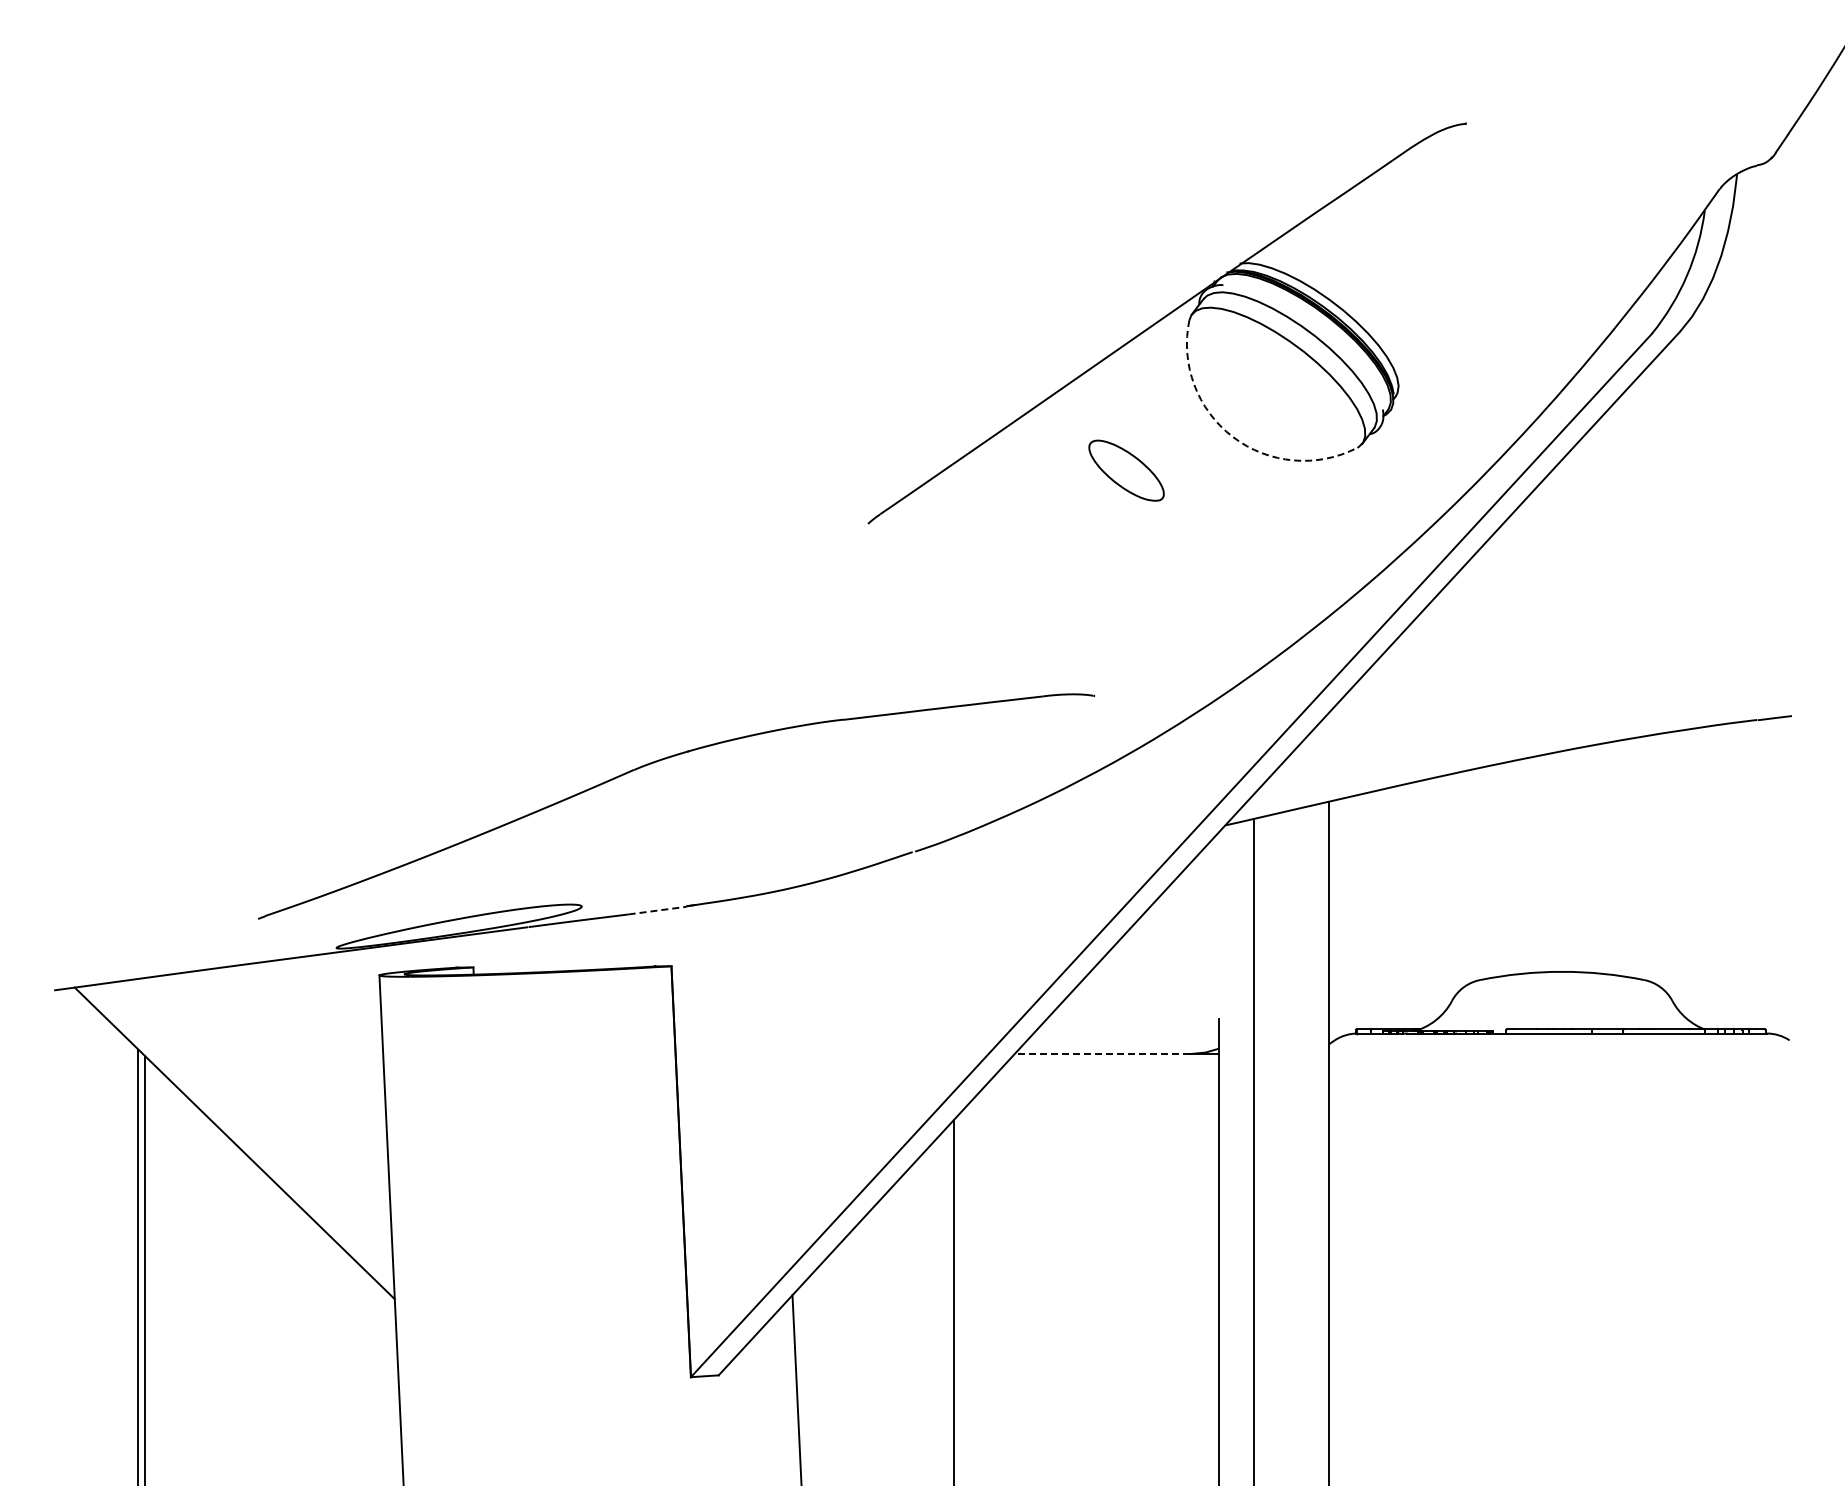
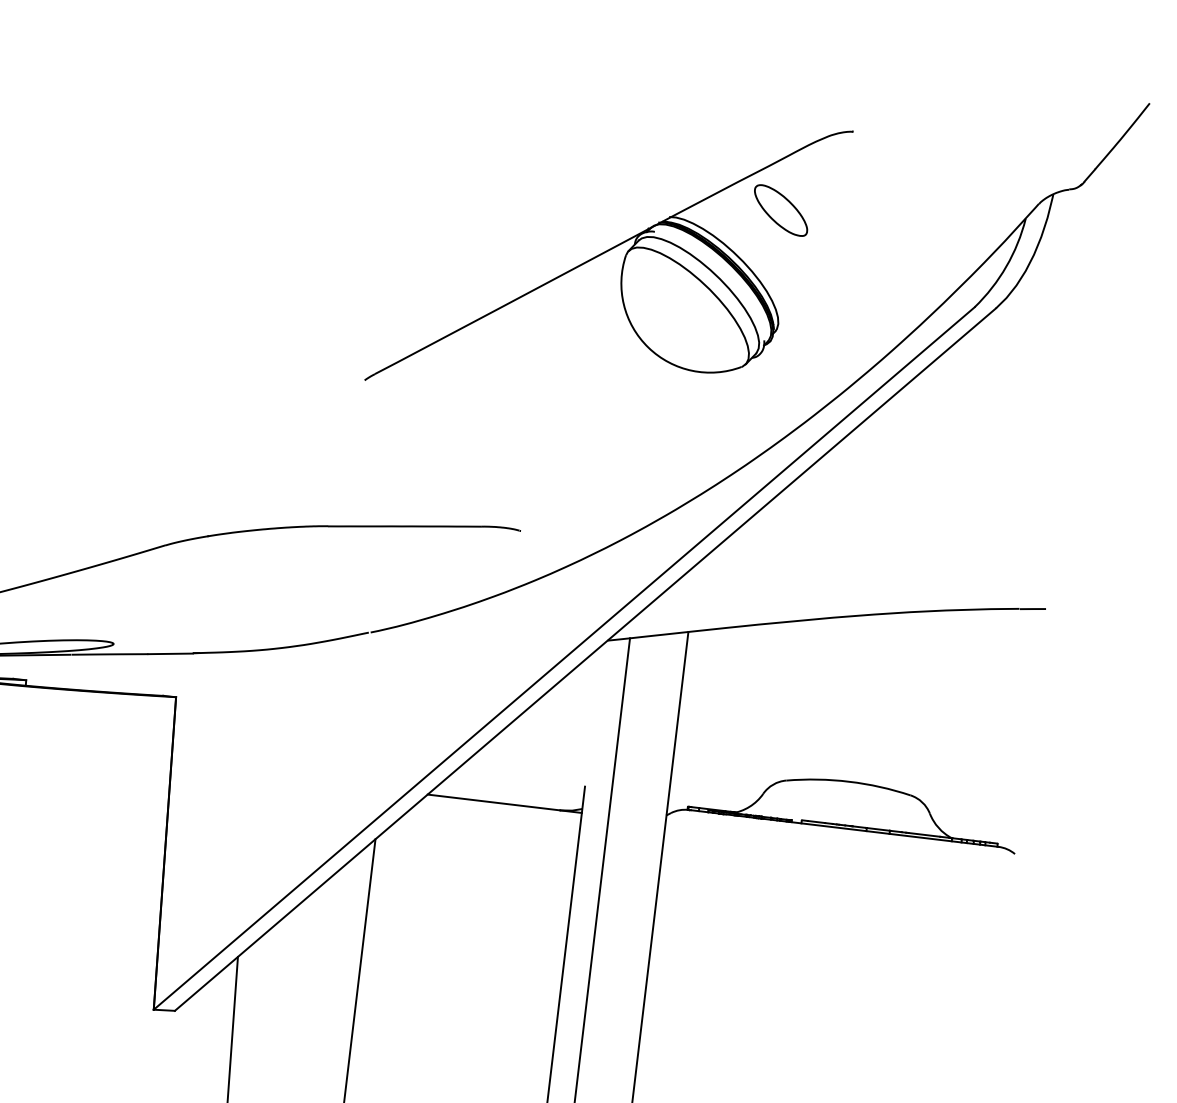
arc: (1233, 437) -> (648, 348), dashed -> solid
part: (1126, 470) -> (781, 210), moved
line: (658, 910) -> (171, 653), dashed -> solid
line: (1101, 1054) -> (493, 802), dashed -> solid

